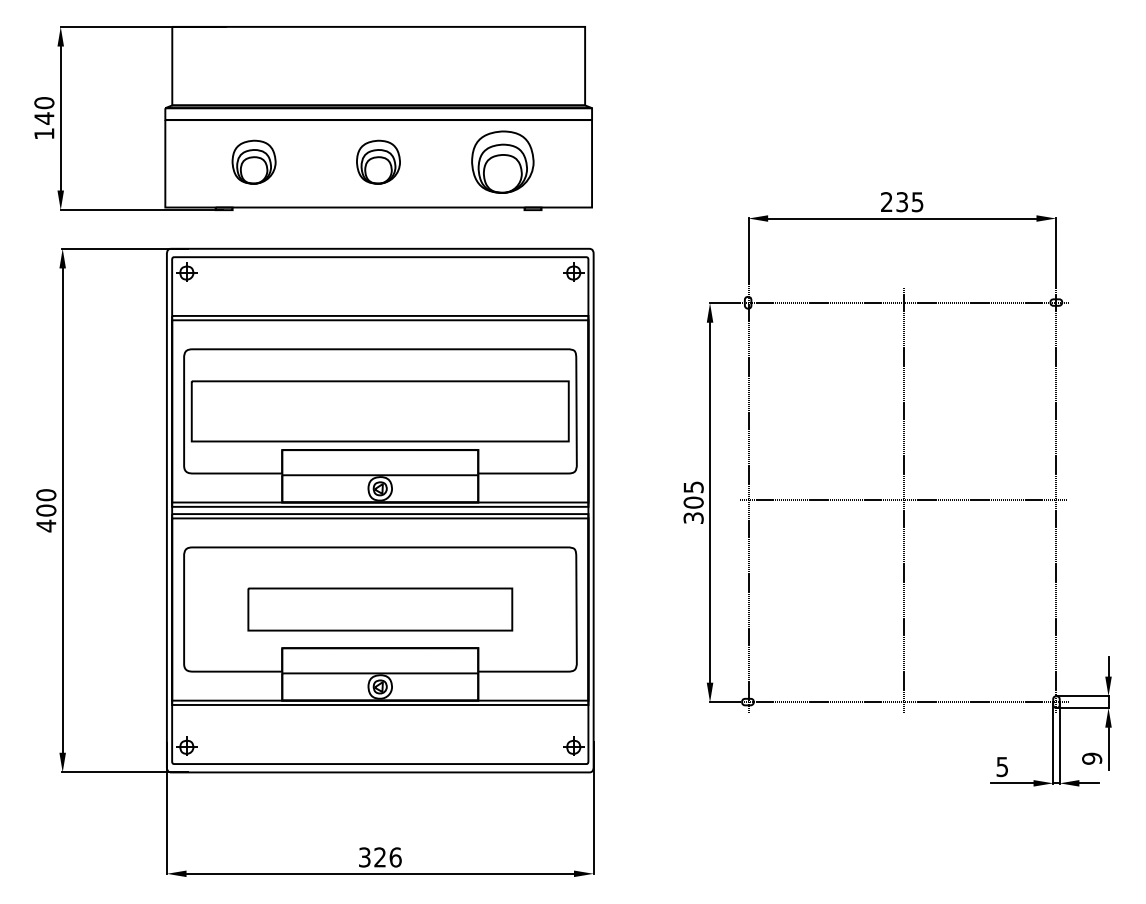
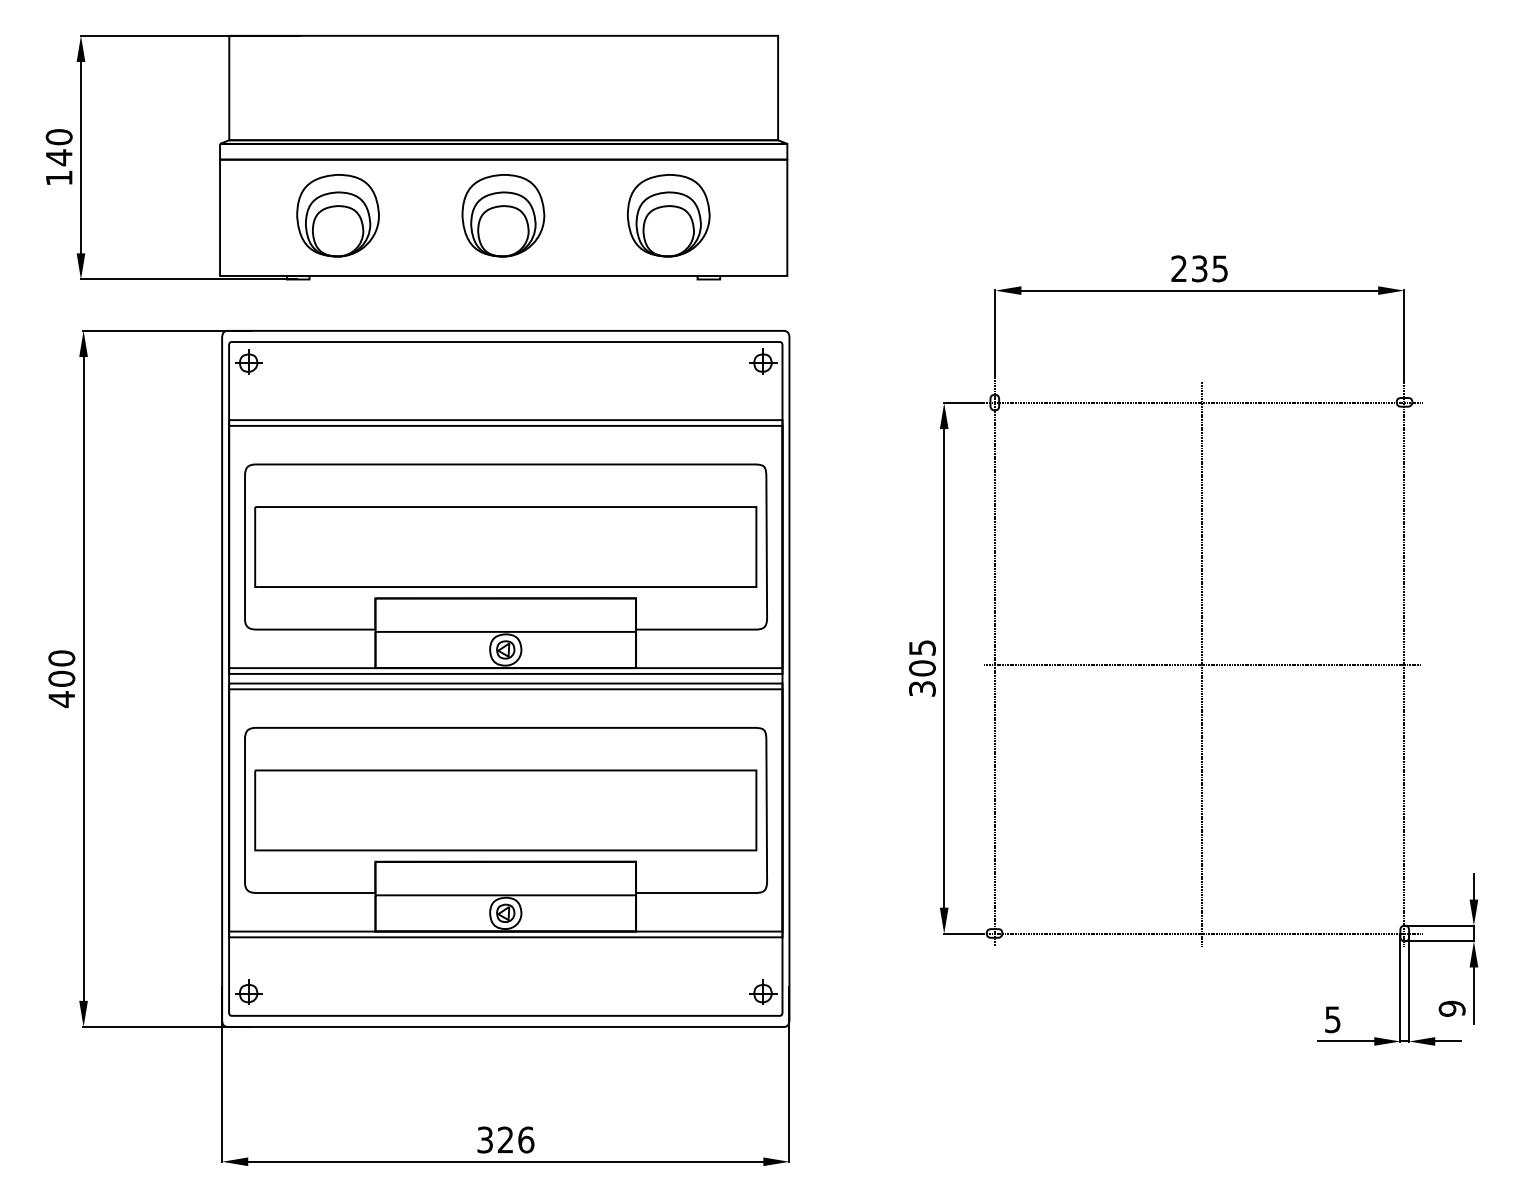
part: (253, 162) -> (337, 215), size x1.43
part: (378, 162) -> (503, 215), size x1.43
part: (380, 609) -> (505, 810), size x1.43

